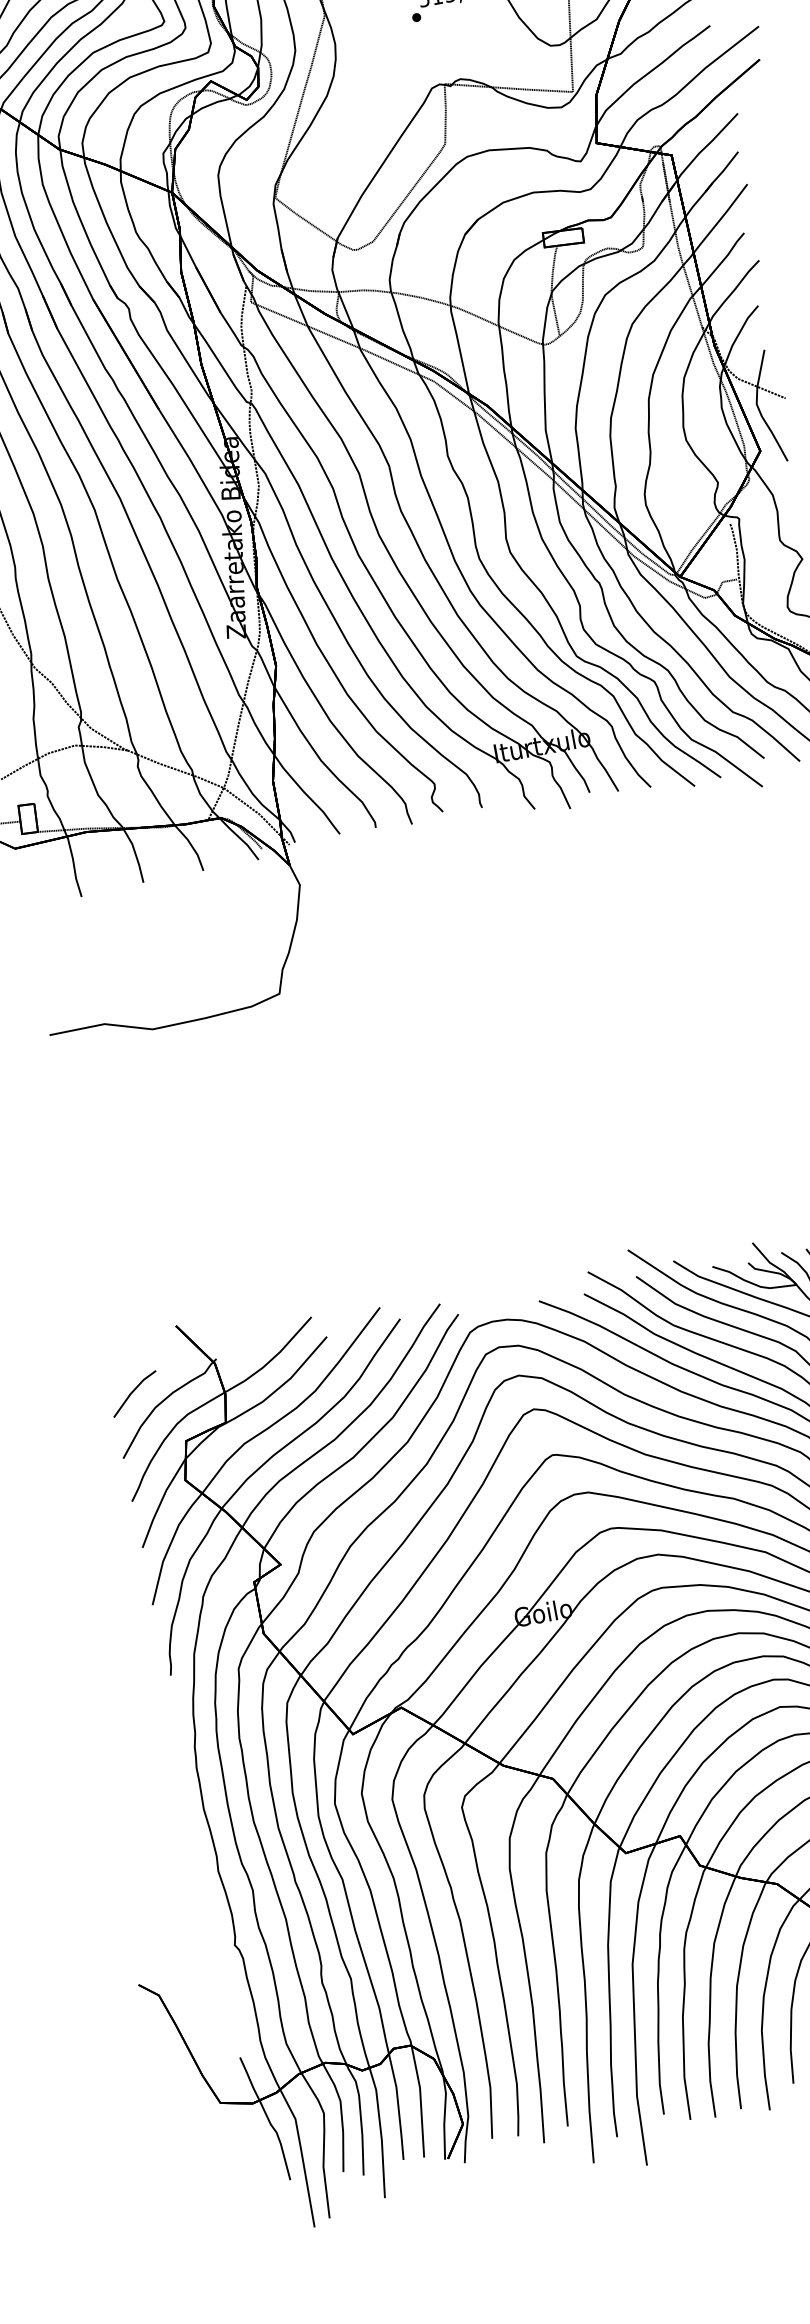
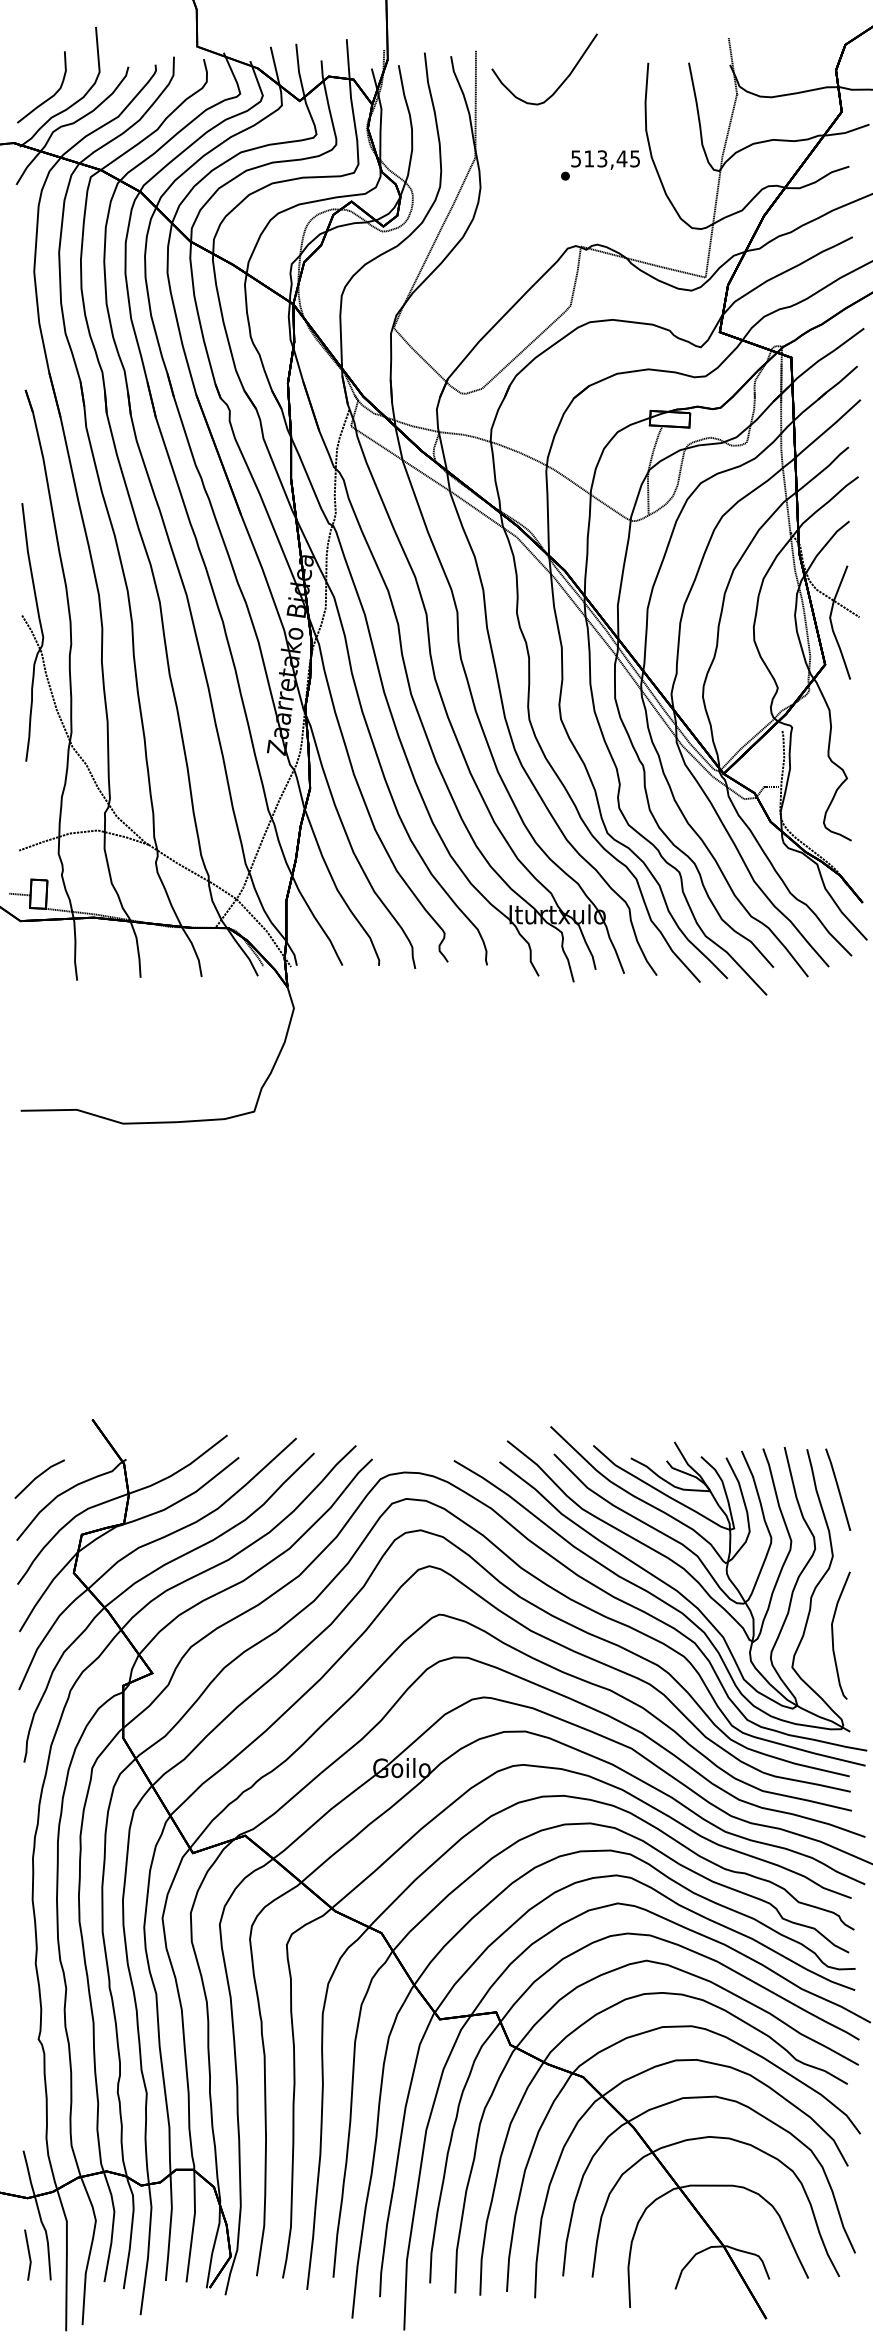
line: (263, 2158) -> (28, 2254), added

